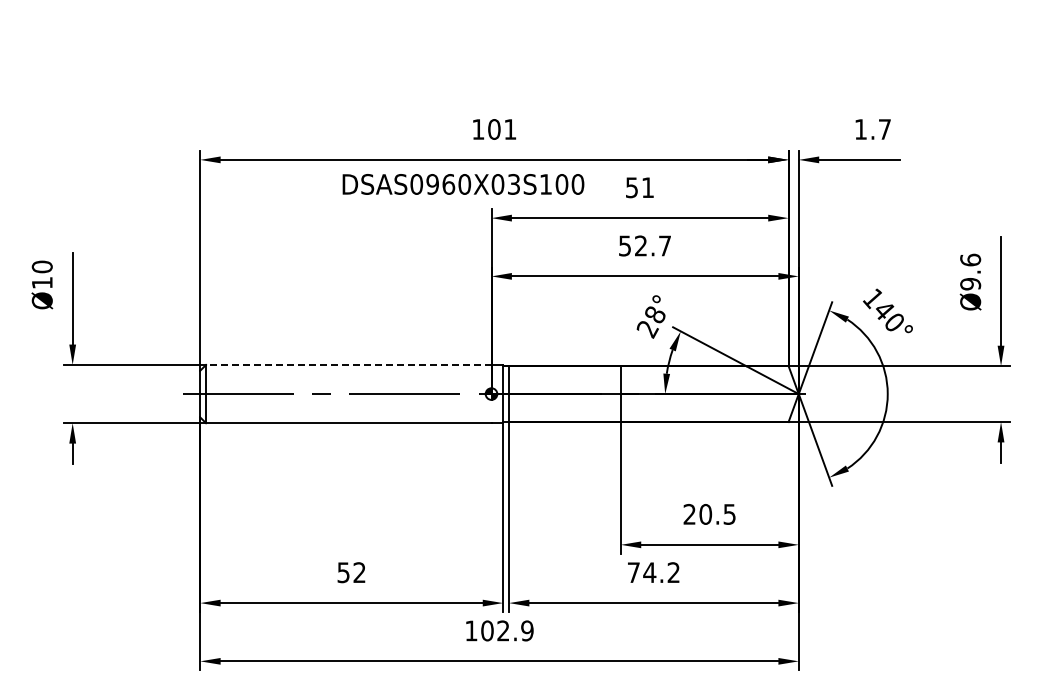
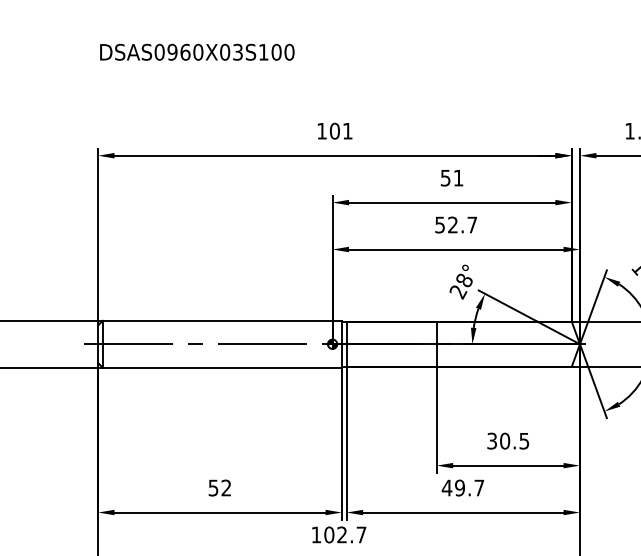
text: (463, 184) -> (197, 52), moved
line: (348, 364) -> (217, 320), dashed -> solid
text: (689, 514) -> (492, 441), 20.5 -> 30.5
text: (653, 572) -> (463, 487), 74.2 -> 49.7
text: (527, 630) -> (361, 534), 102.9 -> 102.7

